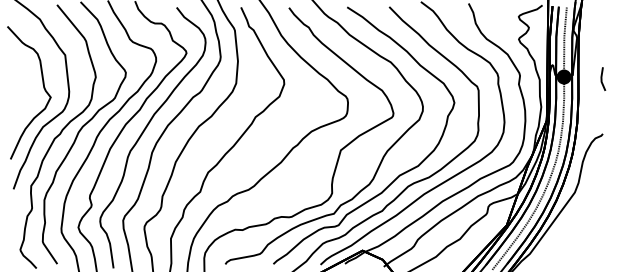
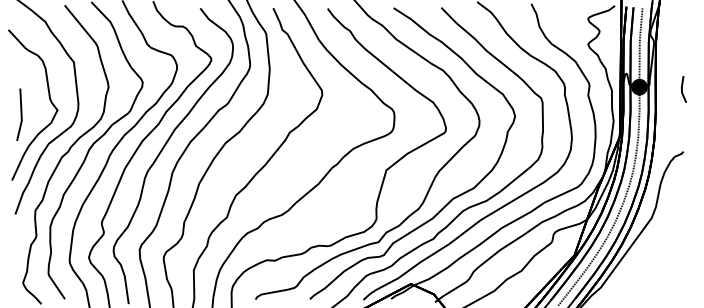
line: (18, 101) -> (20, 114), added

